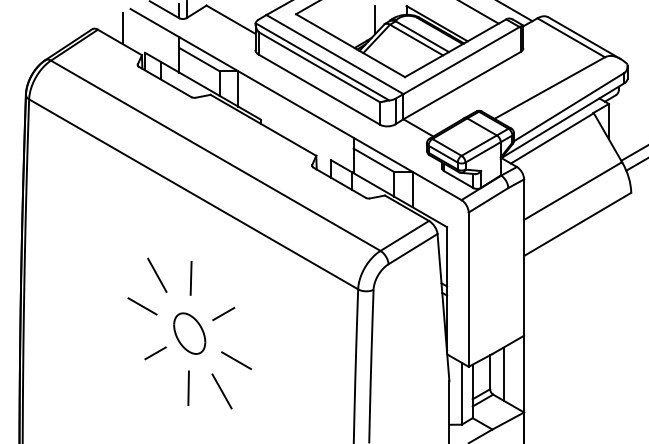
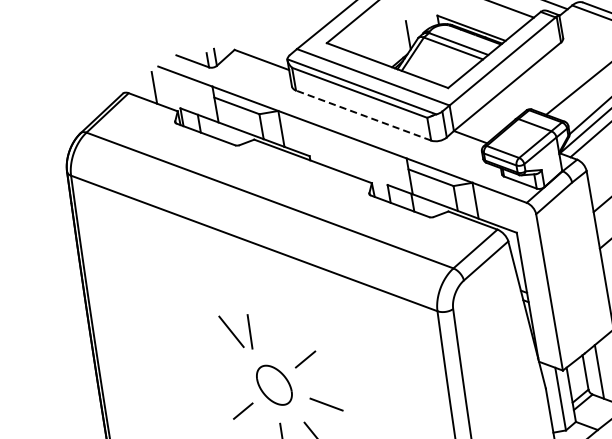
line: (318, 89) -> (362, 115), solid -> dashed
line: (190, 278) -> (249, 332), moved
line: (142, 306) -> (221, 365), removed

